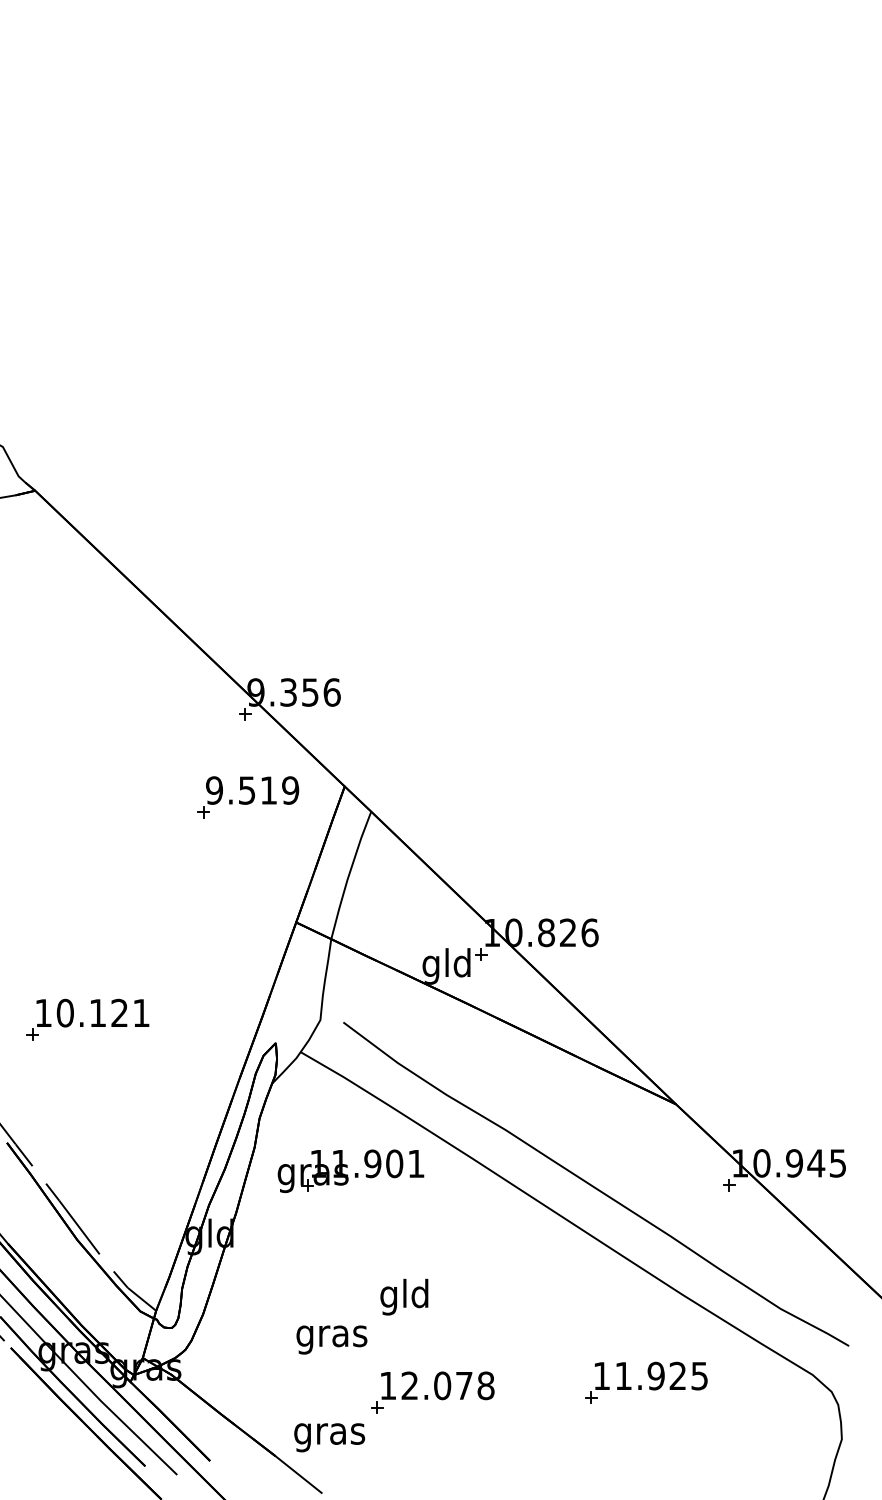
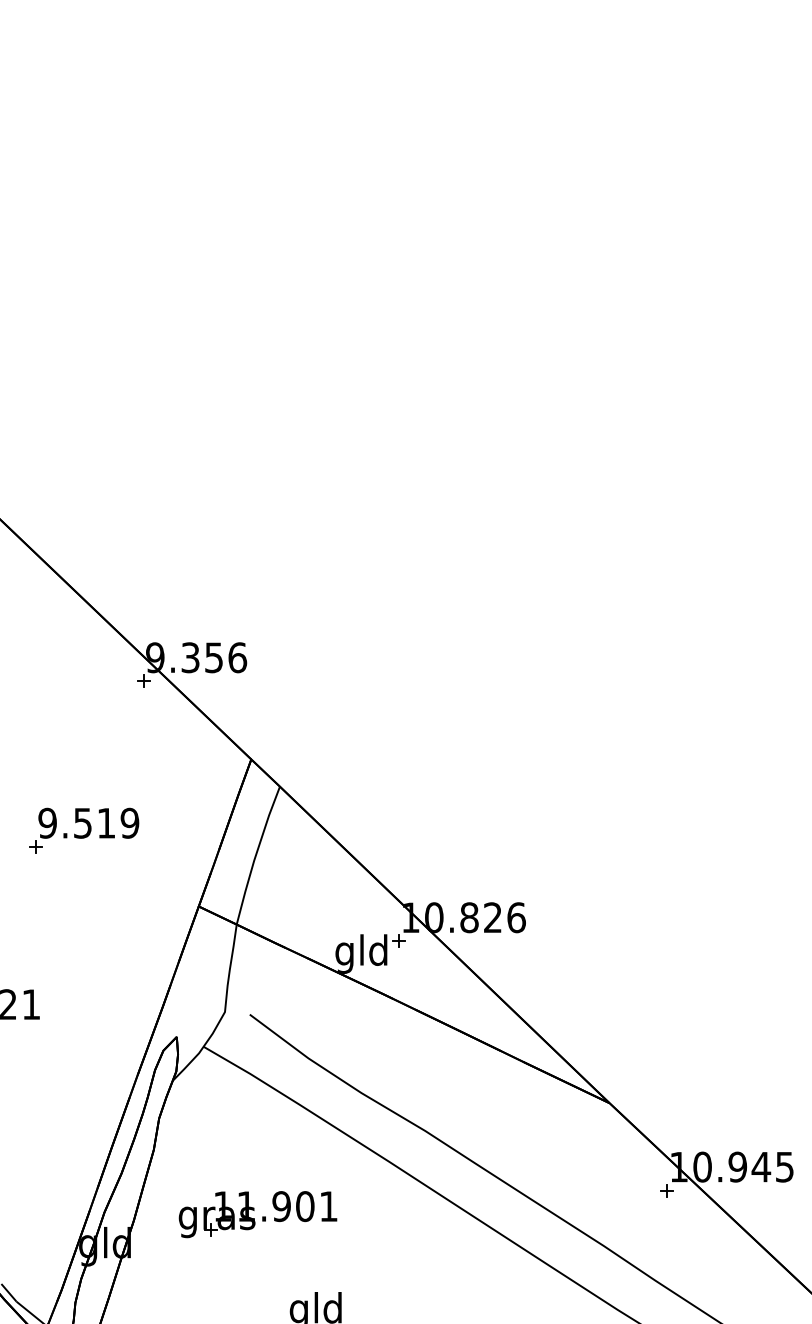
part: (248, 797) -> (84, 830), moved
part: (350, 1171) -> (257, 1214), moved

